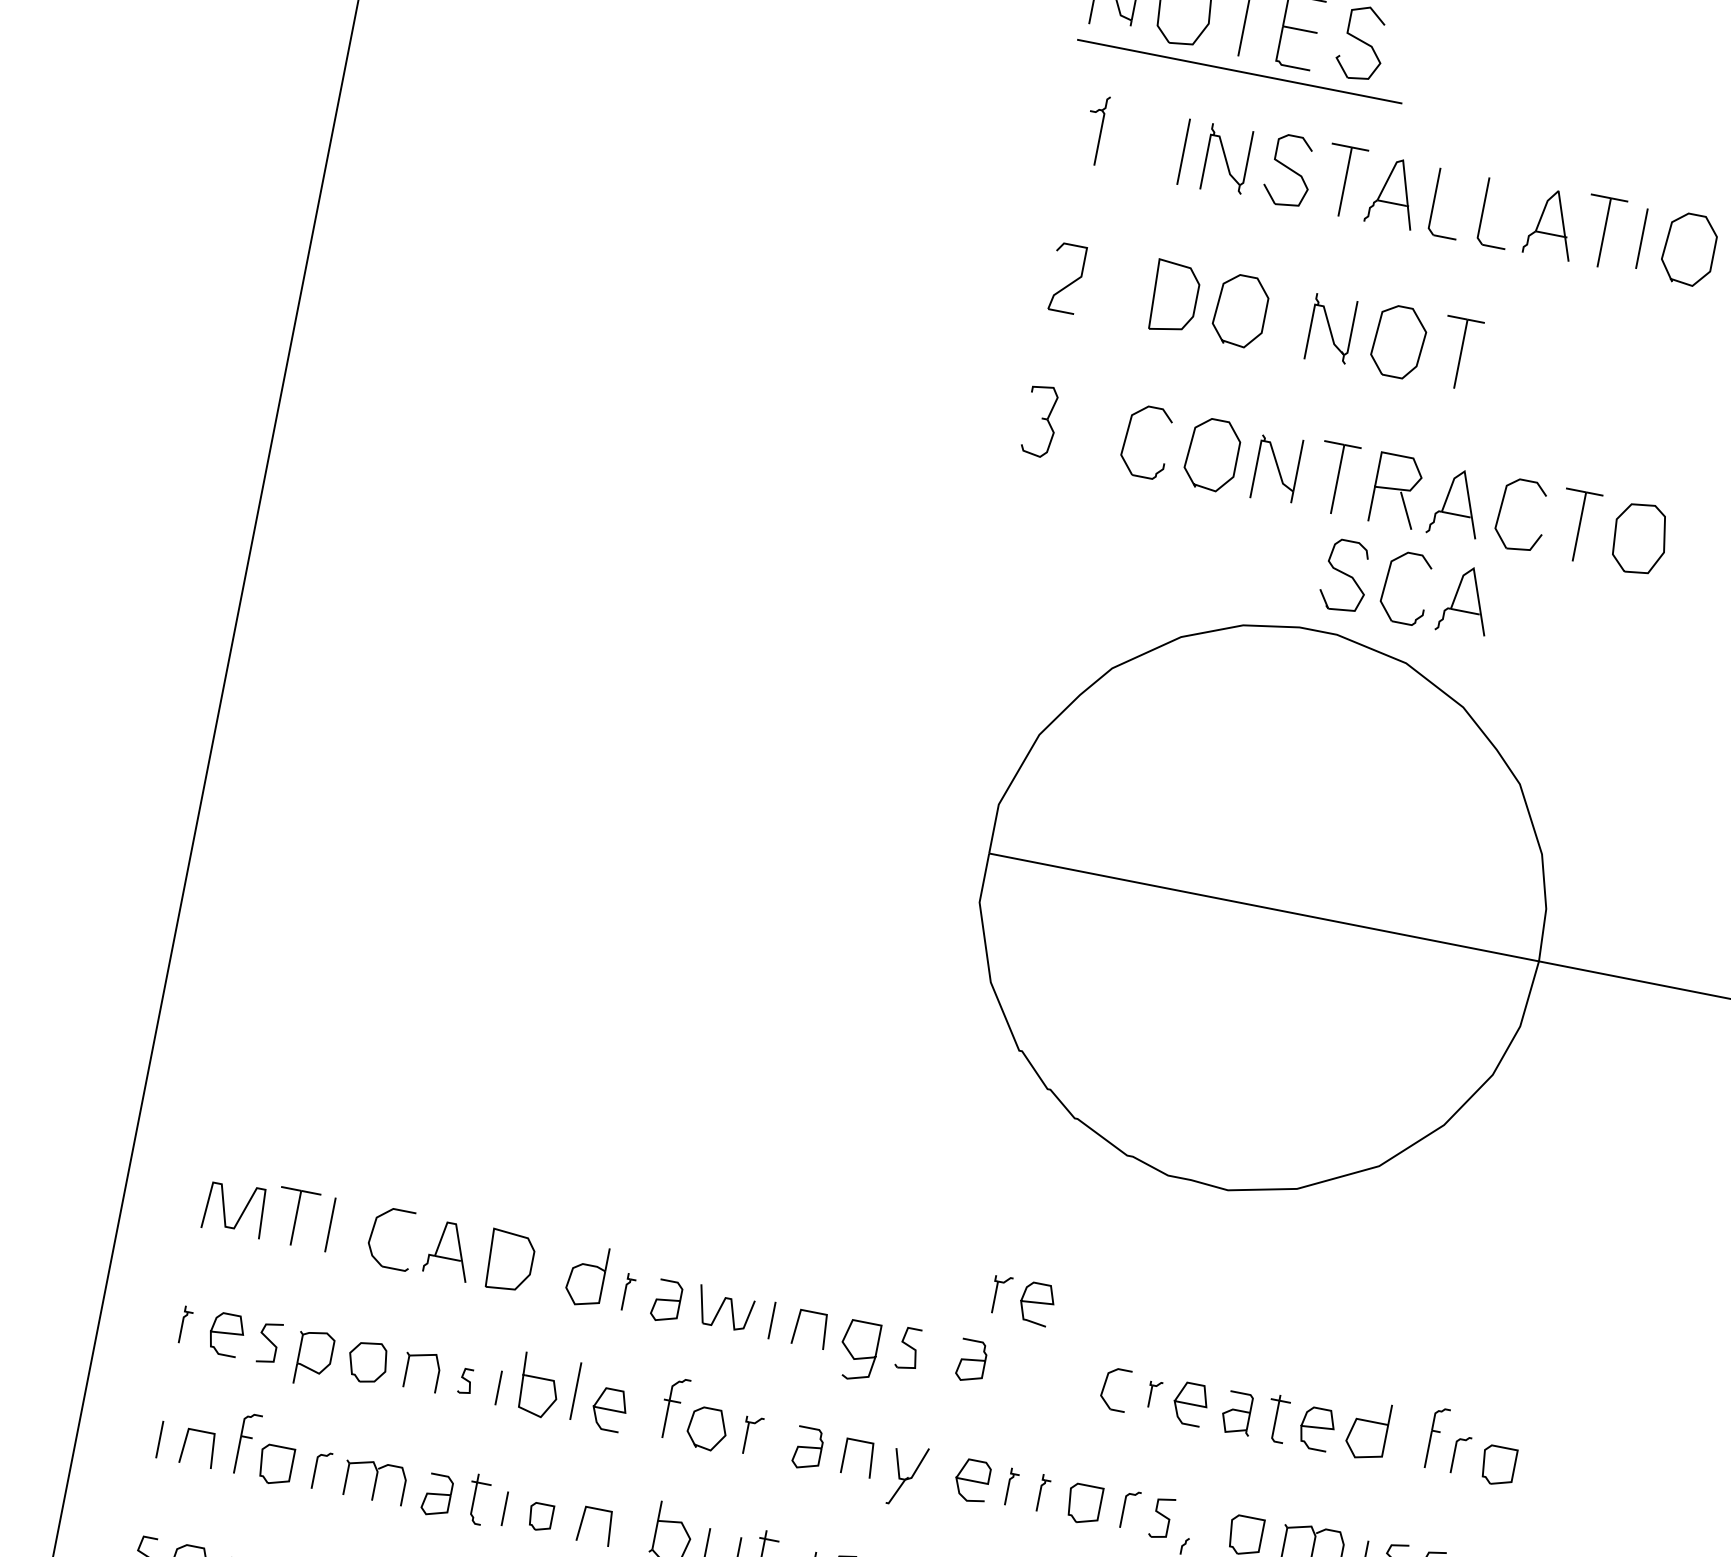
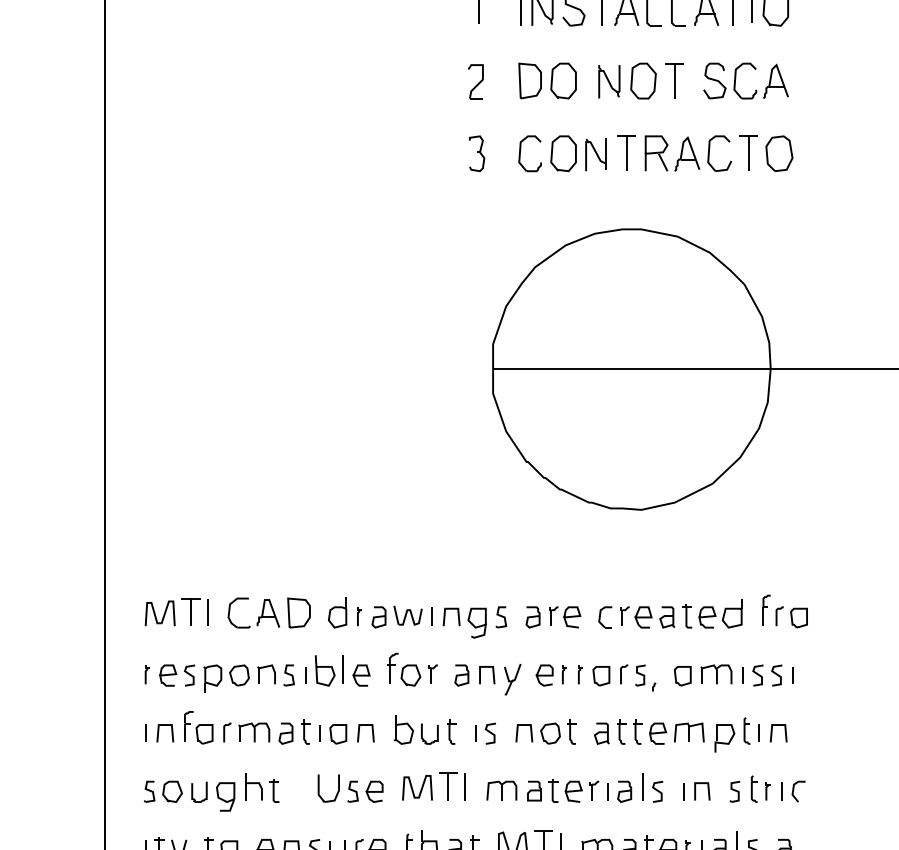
part: (1389, 579) -> (736, 78), moved
part: (1023, 1301) -> (565, 617), moved
part: (464, 1381) -> (288, 675), size x1.67
part: (1153, 1392) -> (624, 615), size x1.43
part: (540, 1517) -> (338, 734), size x1.43

